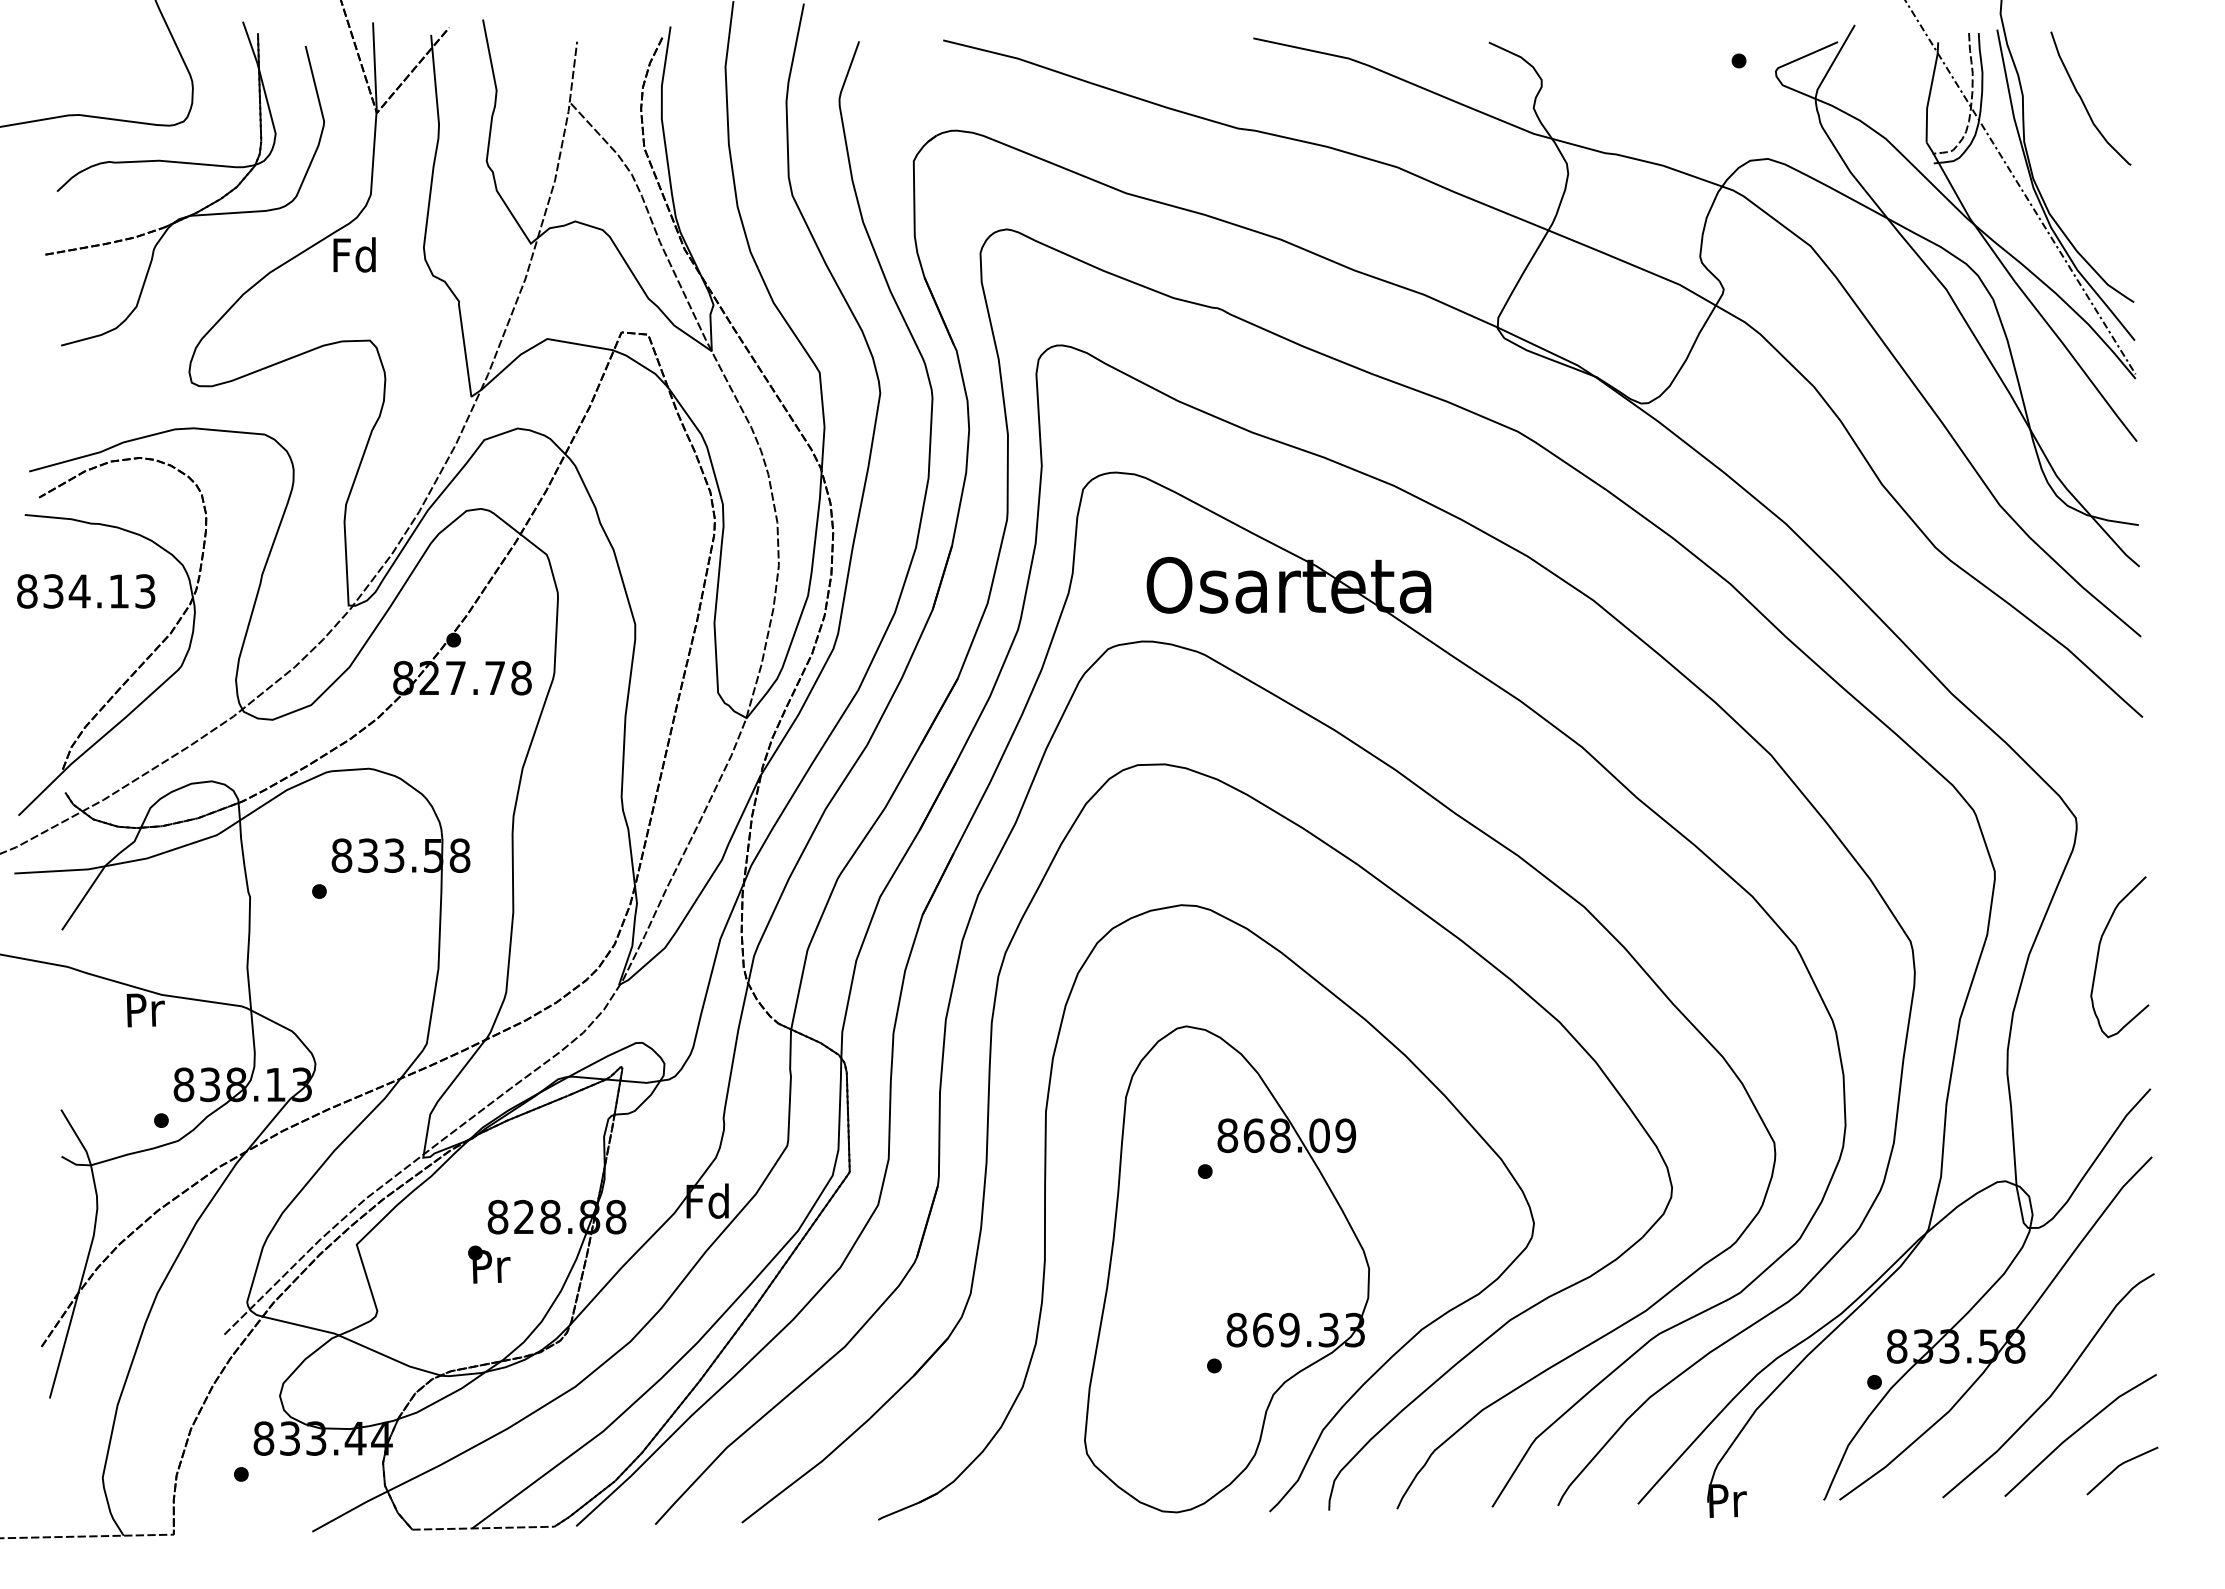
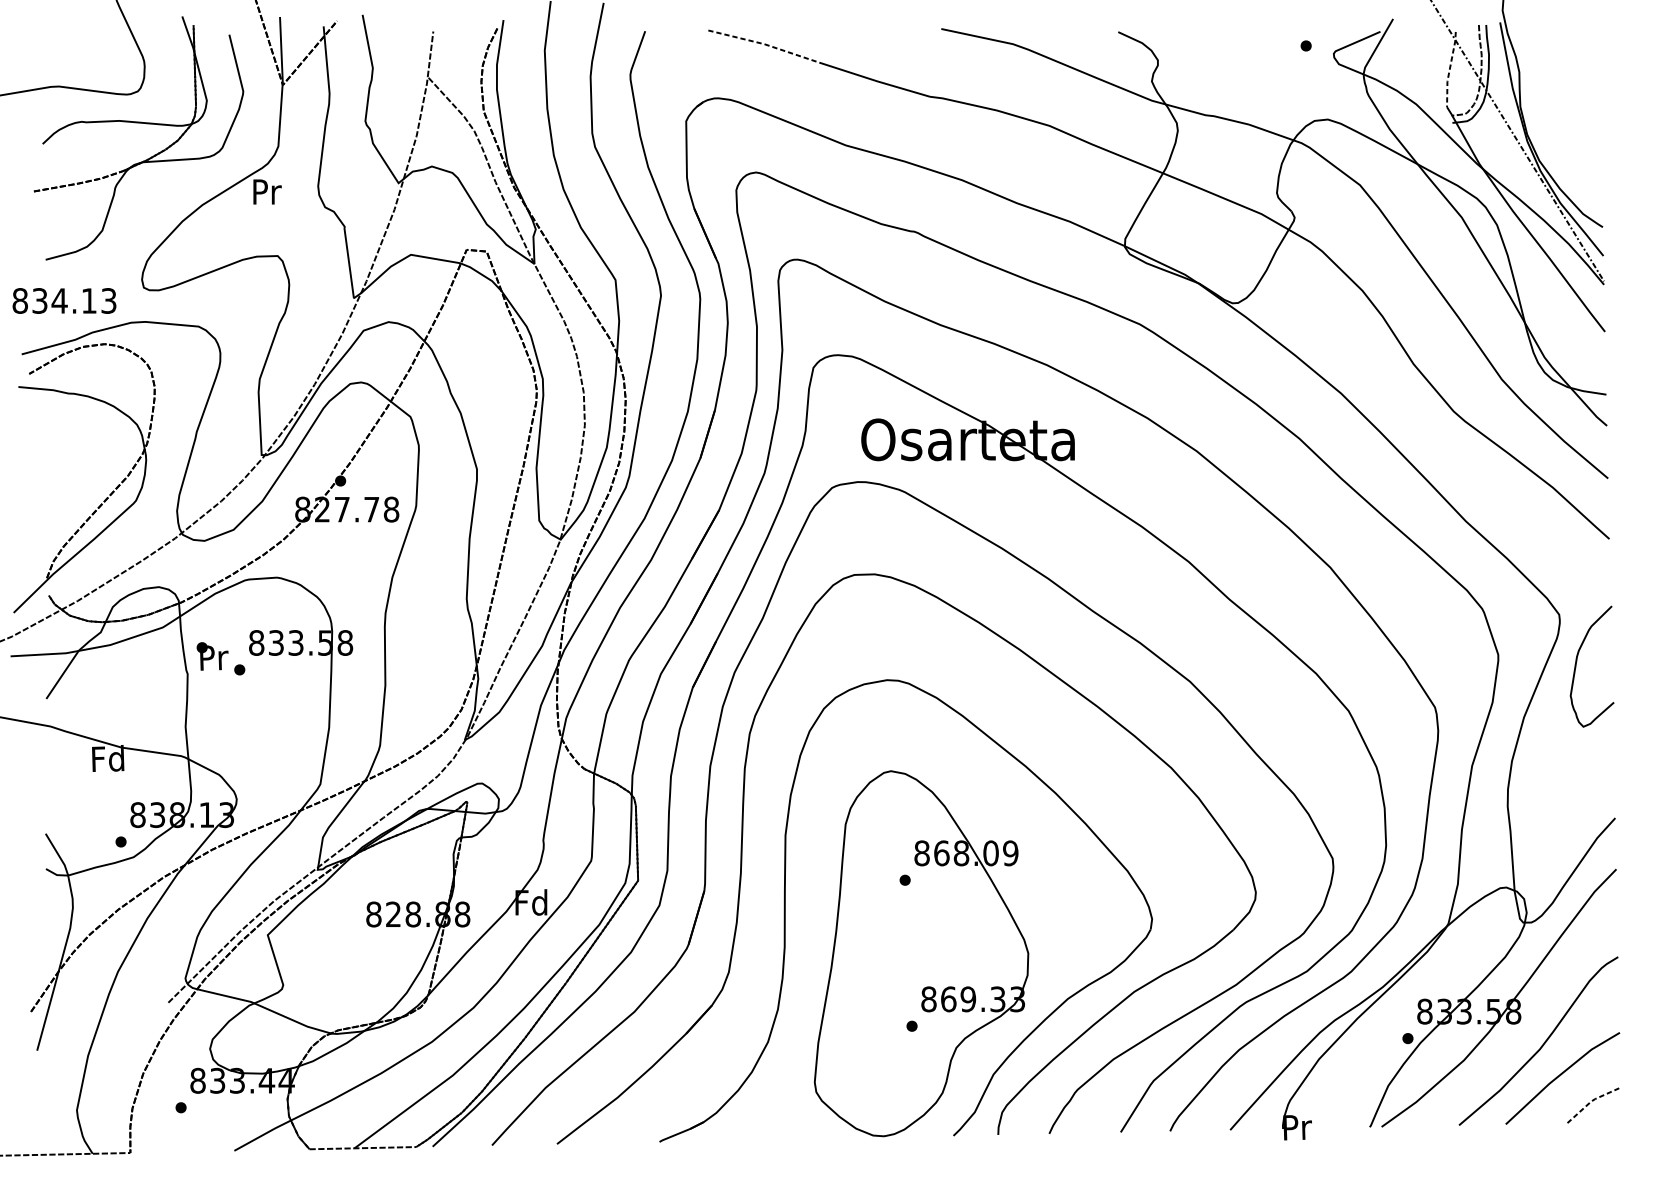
line: (1017, 58) -> (764, 44), solid -> dashed
line: (1930, 92) -> (1449, 69), solid -> dashed
curve: (2083, 100) -> (1564, 75), removed
text: (354, 254) -> (266, 191), Fd -> Pr
text: (86, 591) -> (64, 301), moved
curve: (2099, 952) -> (1576, 663), moved
text: (143, 1009) -> (107, 758), Pr -> Fd
text: (489, 1264) -> (212, 656), moved
line: (2119, 1465) -> (1591, 1101), solid -> dashed

